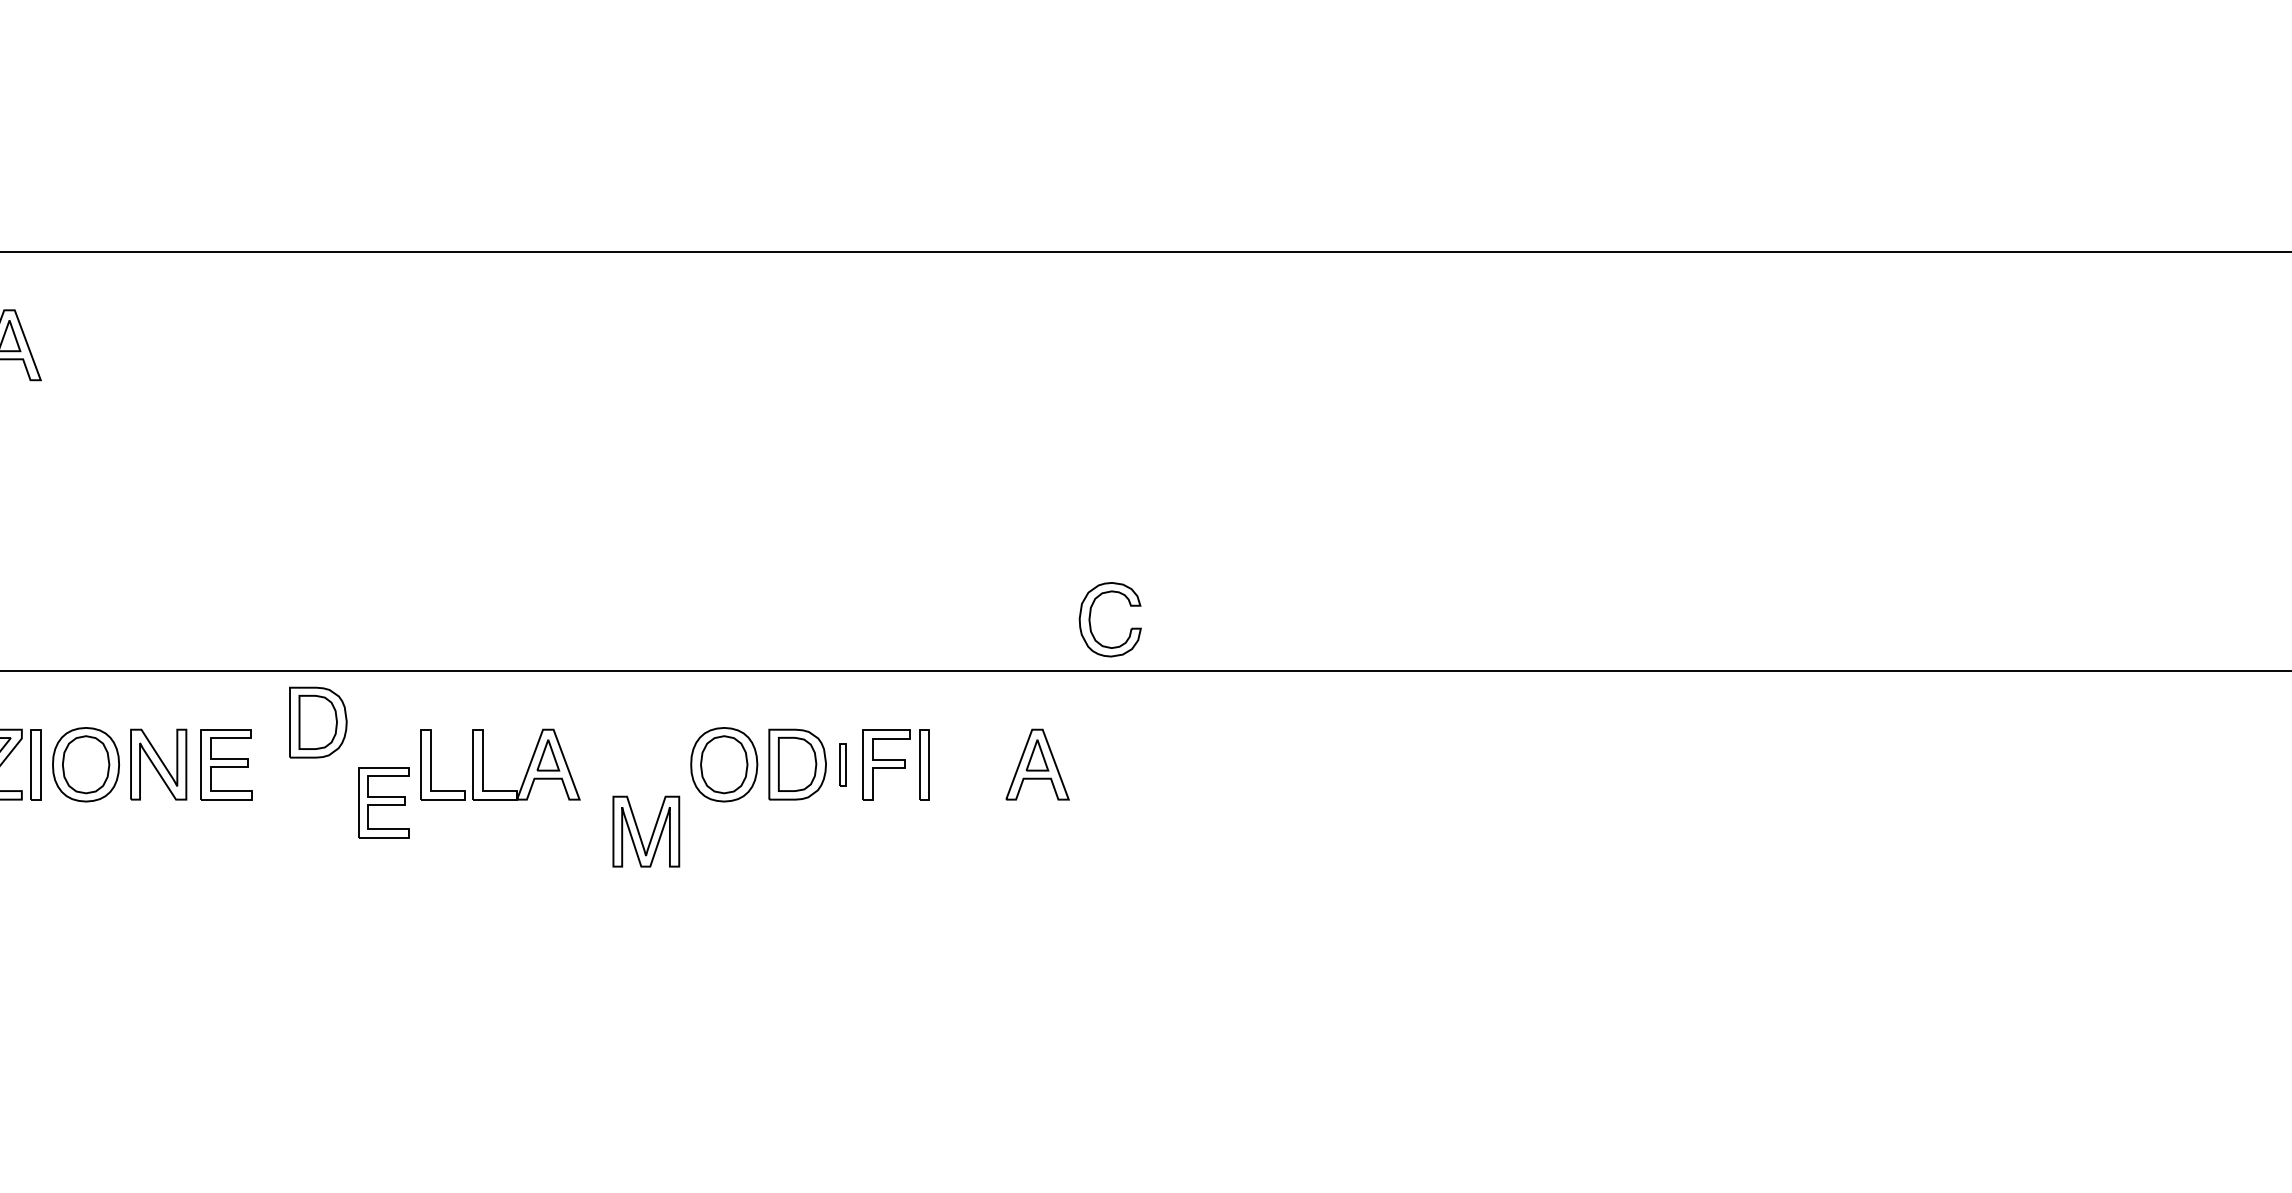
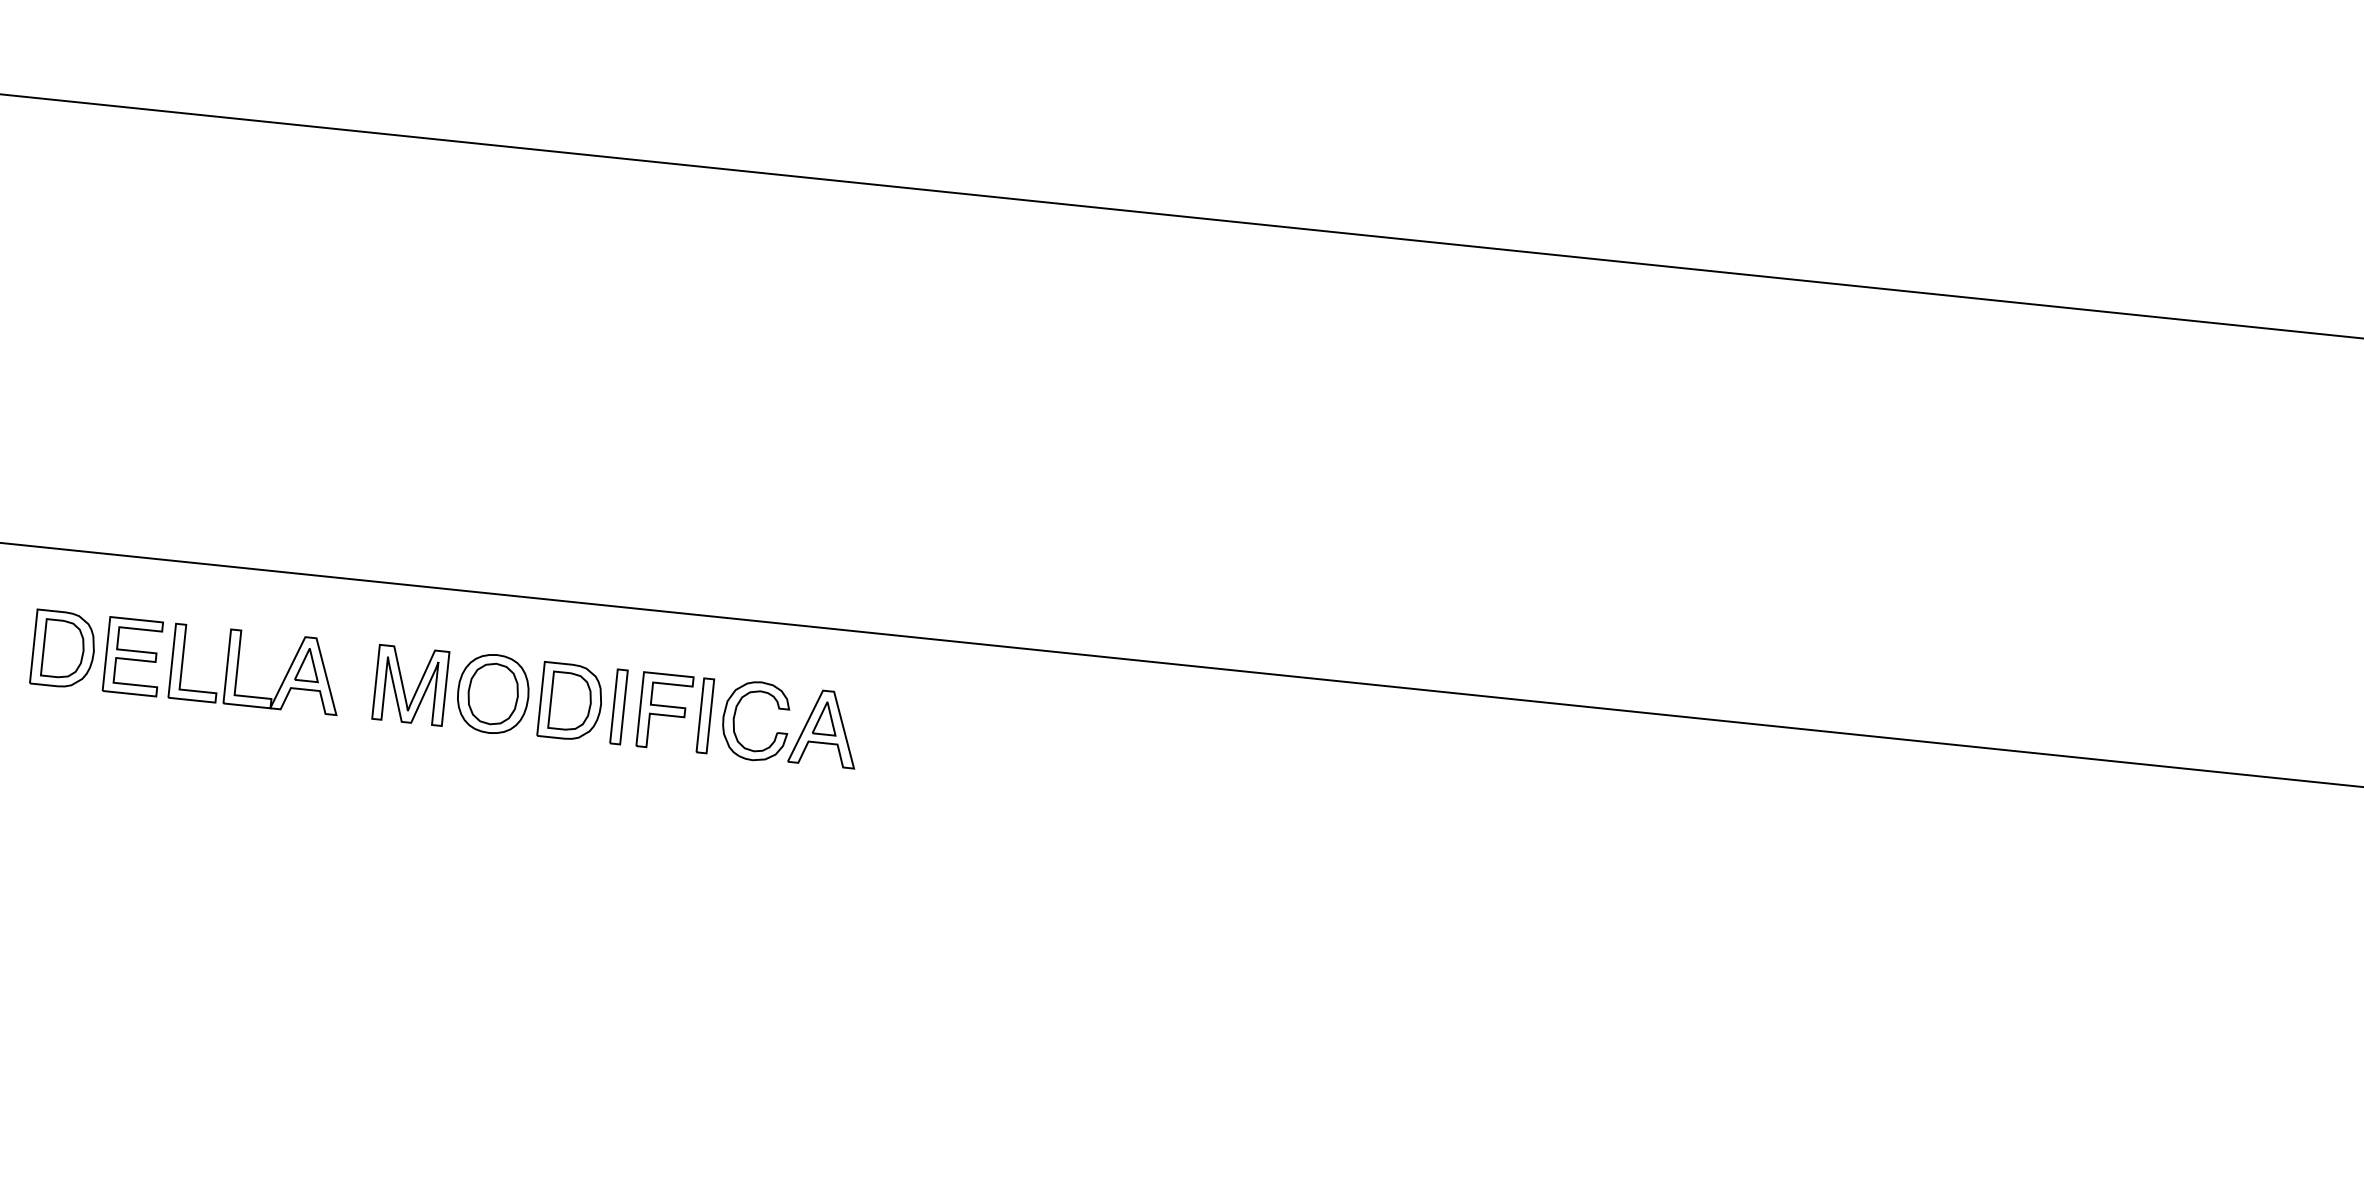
part: (1091, 613) -> (736, 712), moved
part: (318, 722) -> (63, 649), moved
part: (842, 764) -> (618, 706), size x1.67
part: (383, 802) -> (132, 656), moved
part: (652, 832) -> (417, 686), moved

